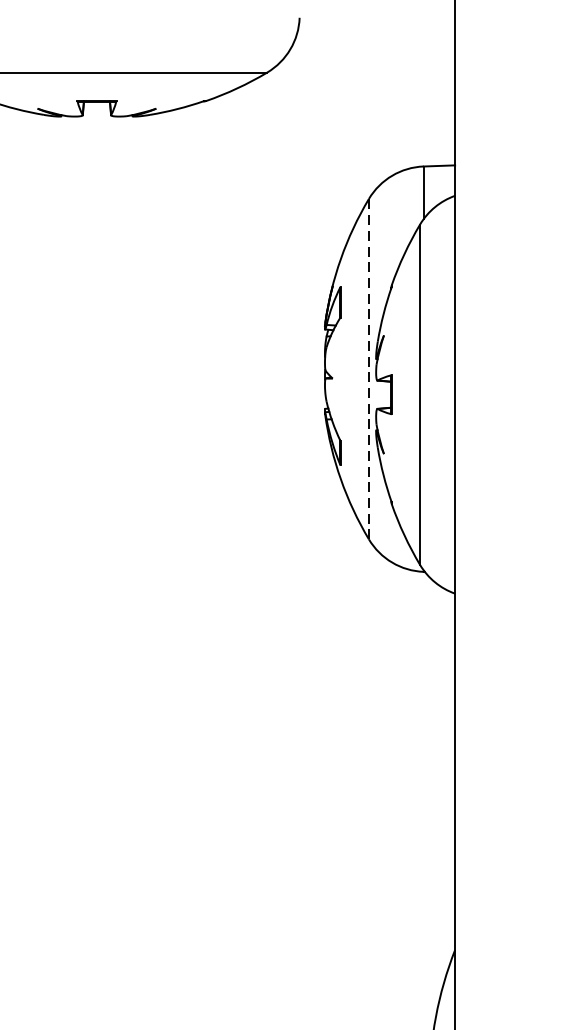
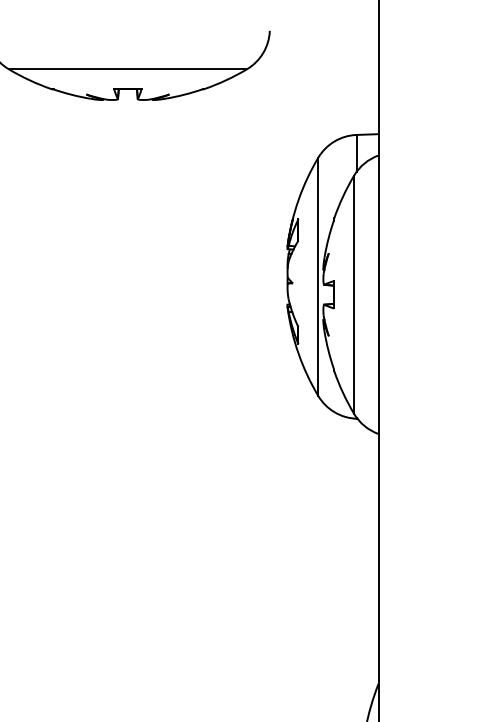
line: (369, 368) -> (318, 276), dashed -> solid

